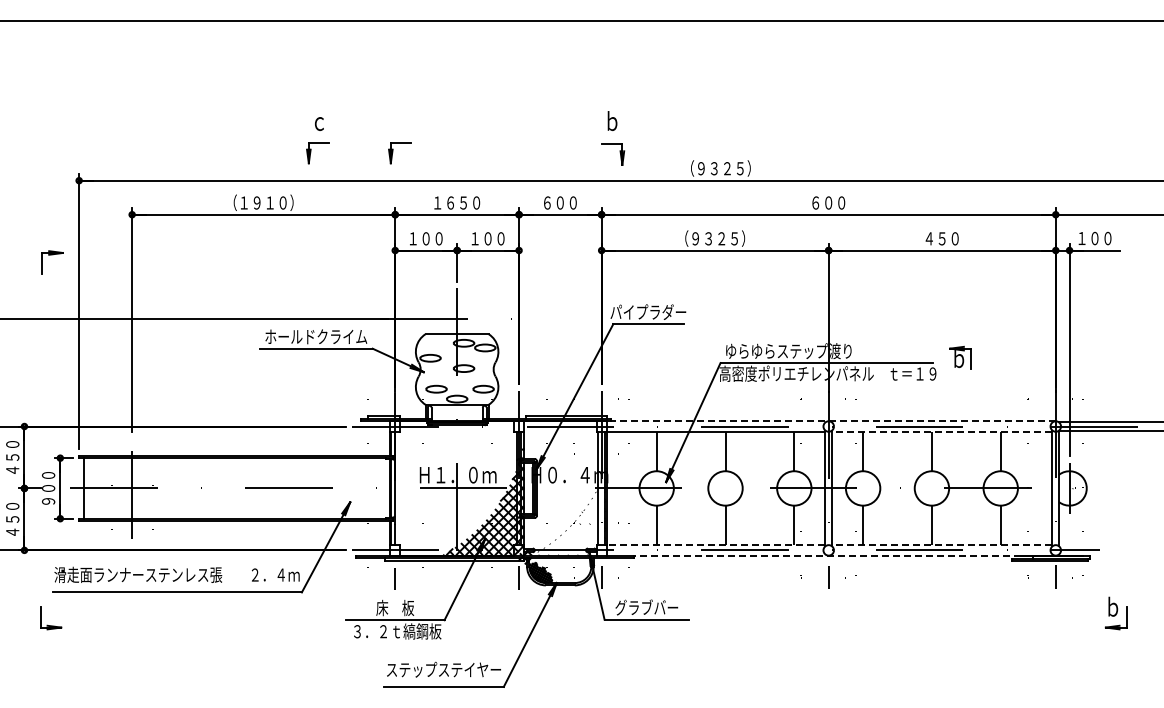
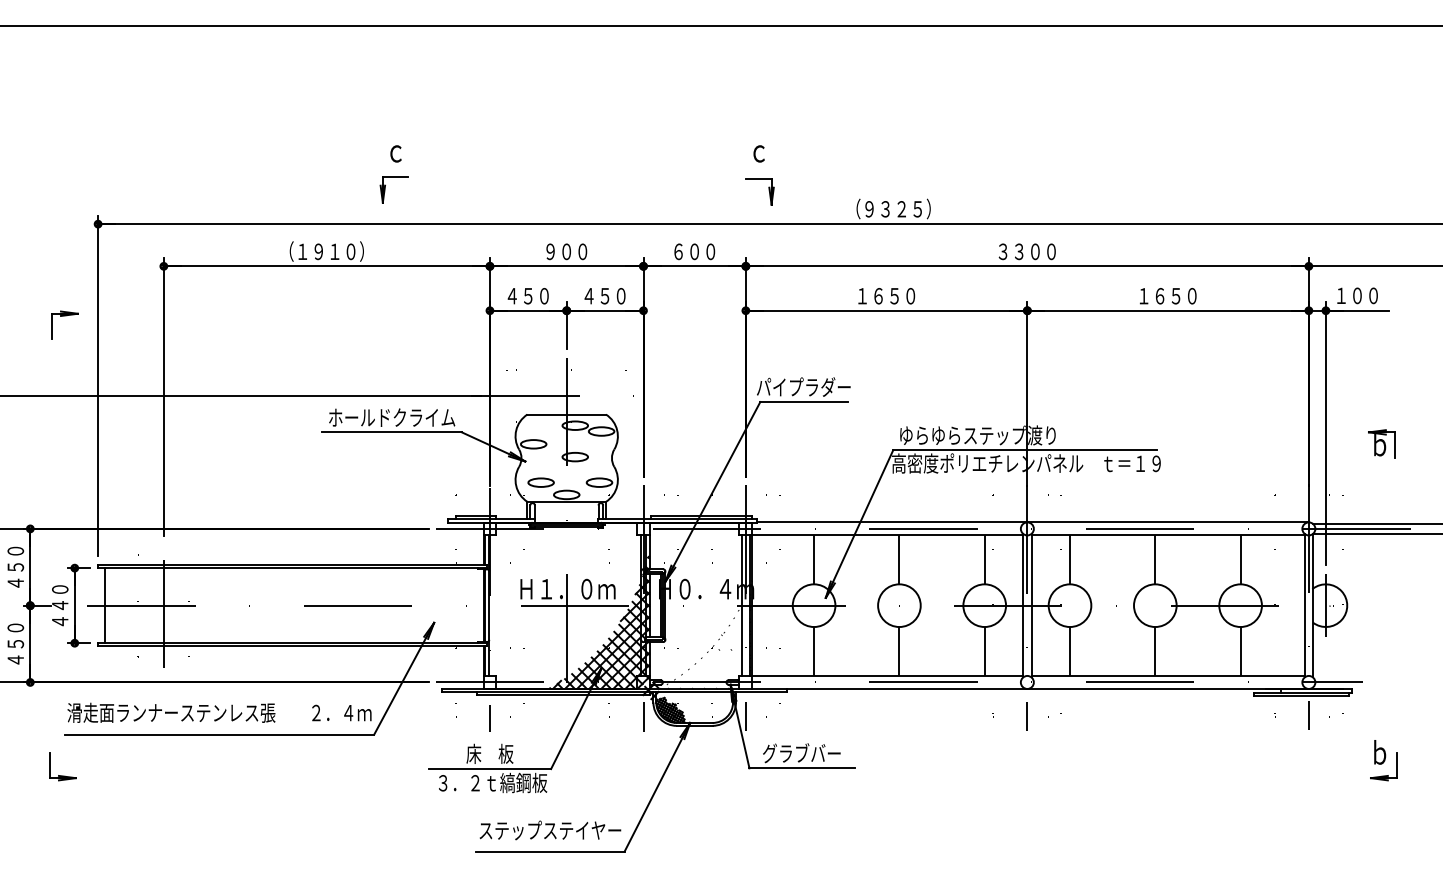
text: (612, 120) -> (759, 149), ｂ -> ｃ
part: (393, 152) -> (487, 189), removed
text: (457, 202) -> (567, 251), １６５０ -> ９００
text: (828, 202) -> (1027, 251), ６００ -> ３３００
text: (419, 238) -> (520, 295), １００ -> ４５０
text: (481, 238) -> (596, 295), １００ -> ４５０
text: (715, 238) -> (886, 295), （９３２５） -> １６５０
text: (942, 238) -> (1168, 295), ４５０ -> １６５０
part: (960, 357) -> (1381, 443), moved
line: (832, 421) -> (1032, 522), dashed -> solid
line: (941, 431) -> (1167, 535), dashed -> solid
text: (48, 494) -> (60, 613), ９００ -> ４４０
line: (716, 545) -> (888, 676), dashed -> solid
line: (941, 545) -> (1167, 676), dashed -> solid
line: (827, 555) -> (1025, 688), dashed -> solid

